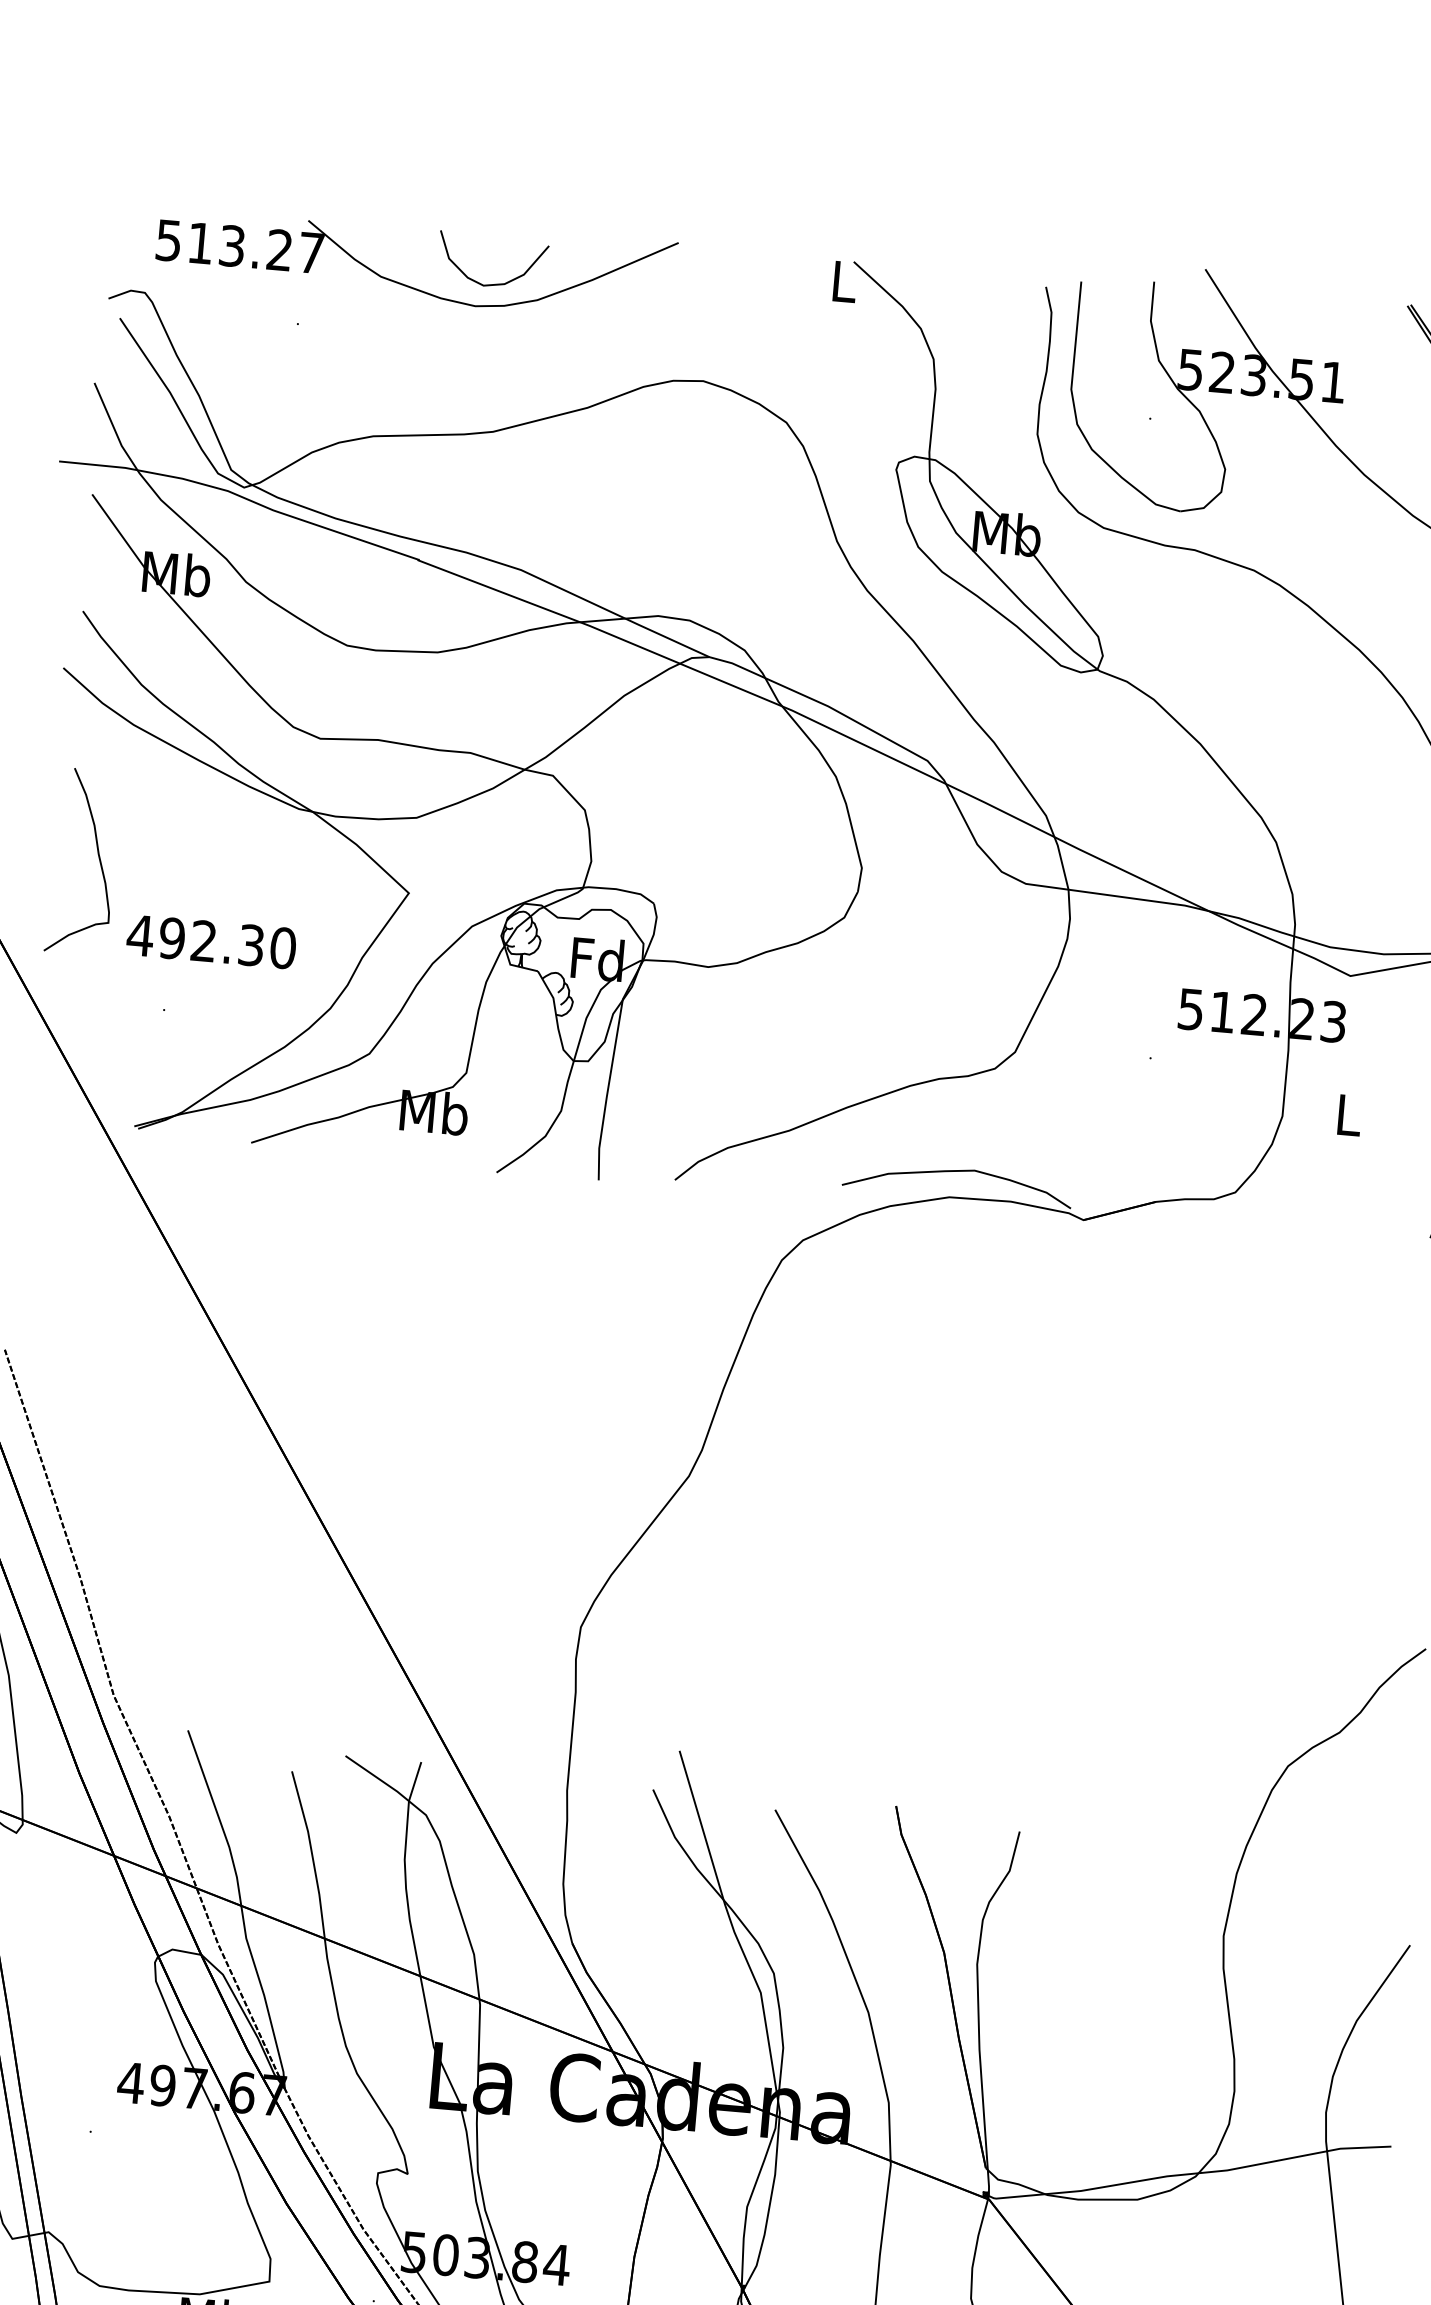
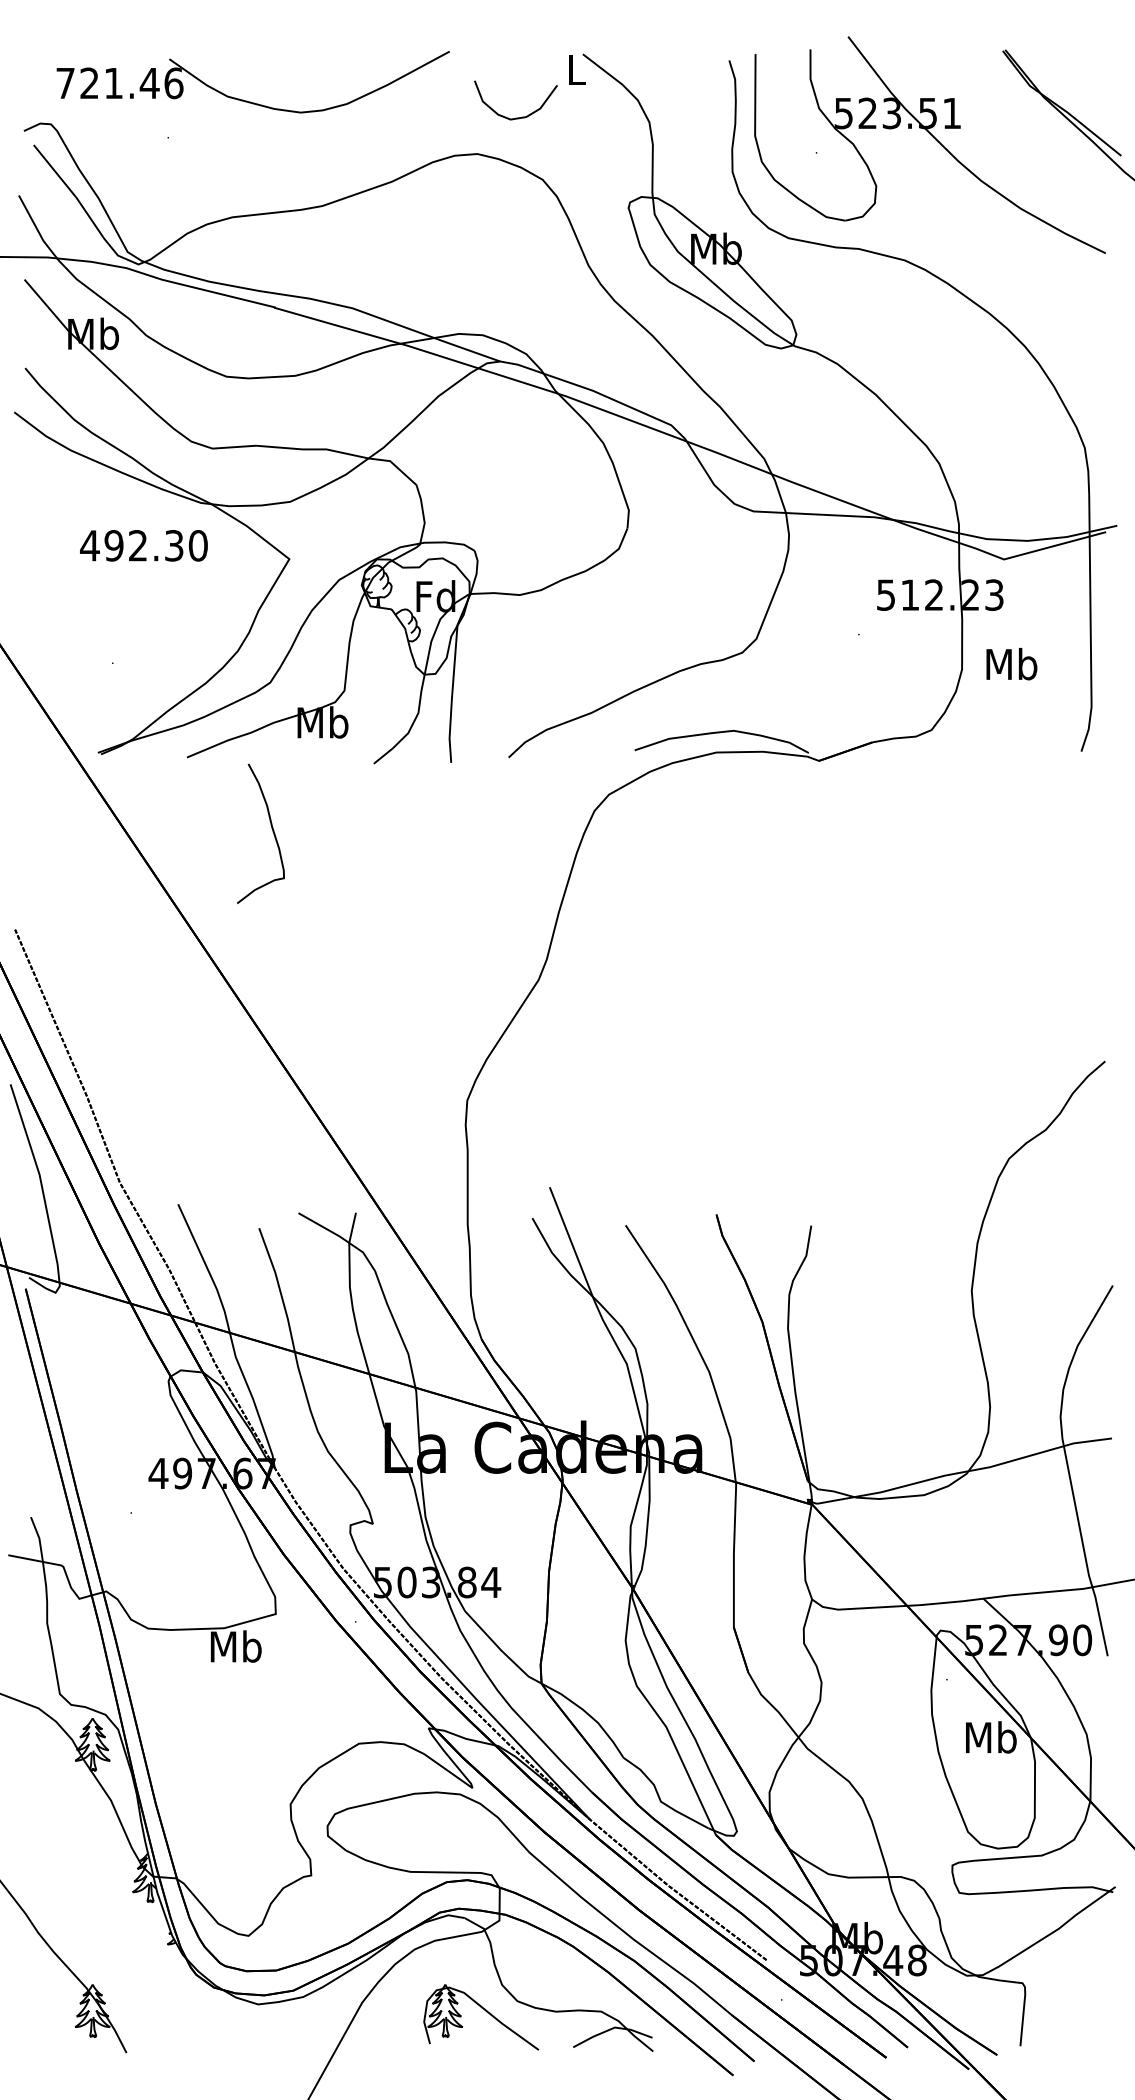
text: (239, 246) -> (119, 83), 513.27 -> 721.46
curve: (490, 283) -> (515, 117), moved
curve: (97, 855) -> (271, 828), moved
text: (211, 941) -> (143, 545), moved
text: (1348, 1113) -> (1011, 663), L -> Mb

